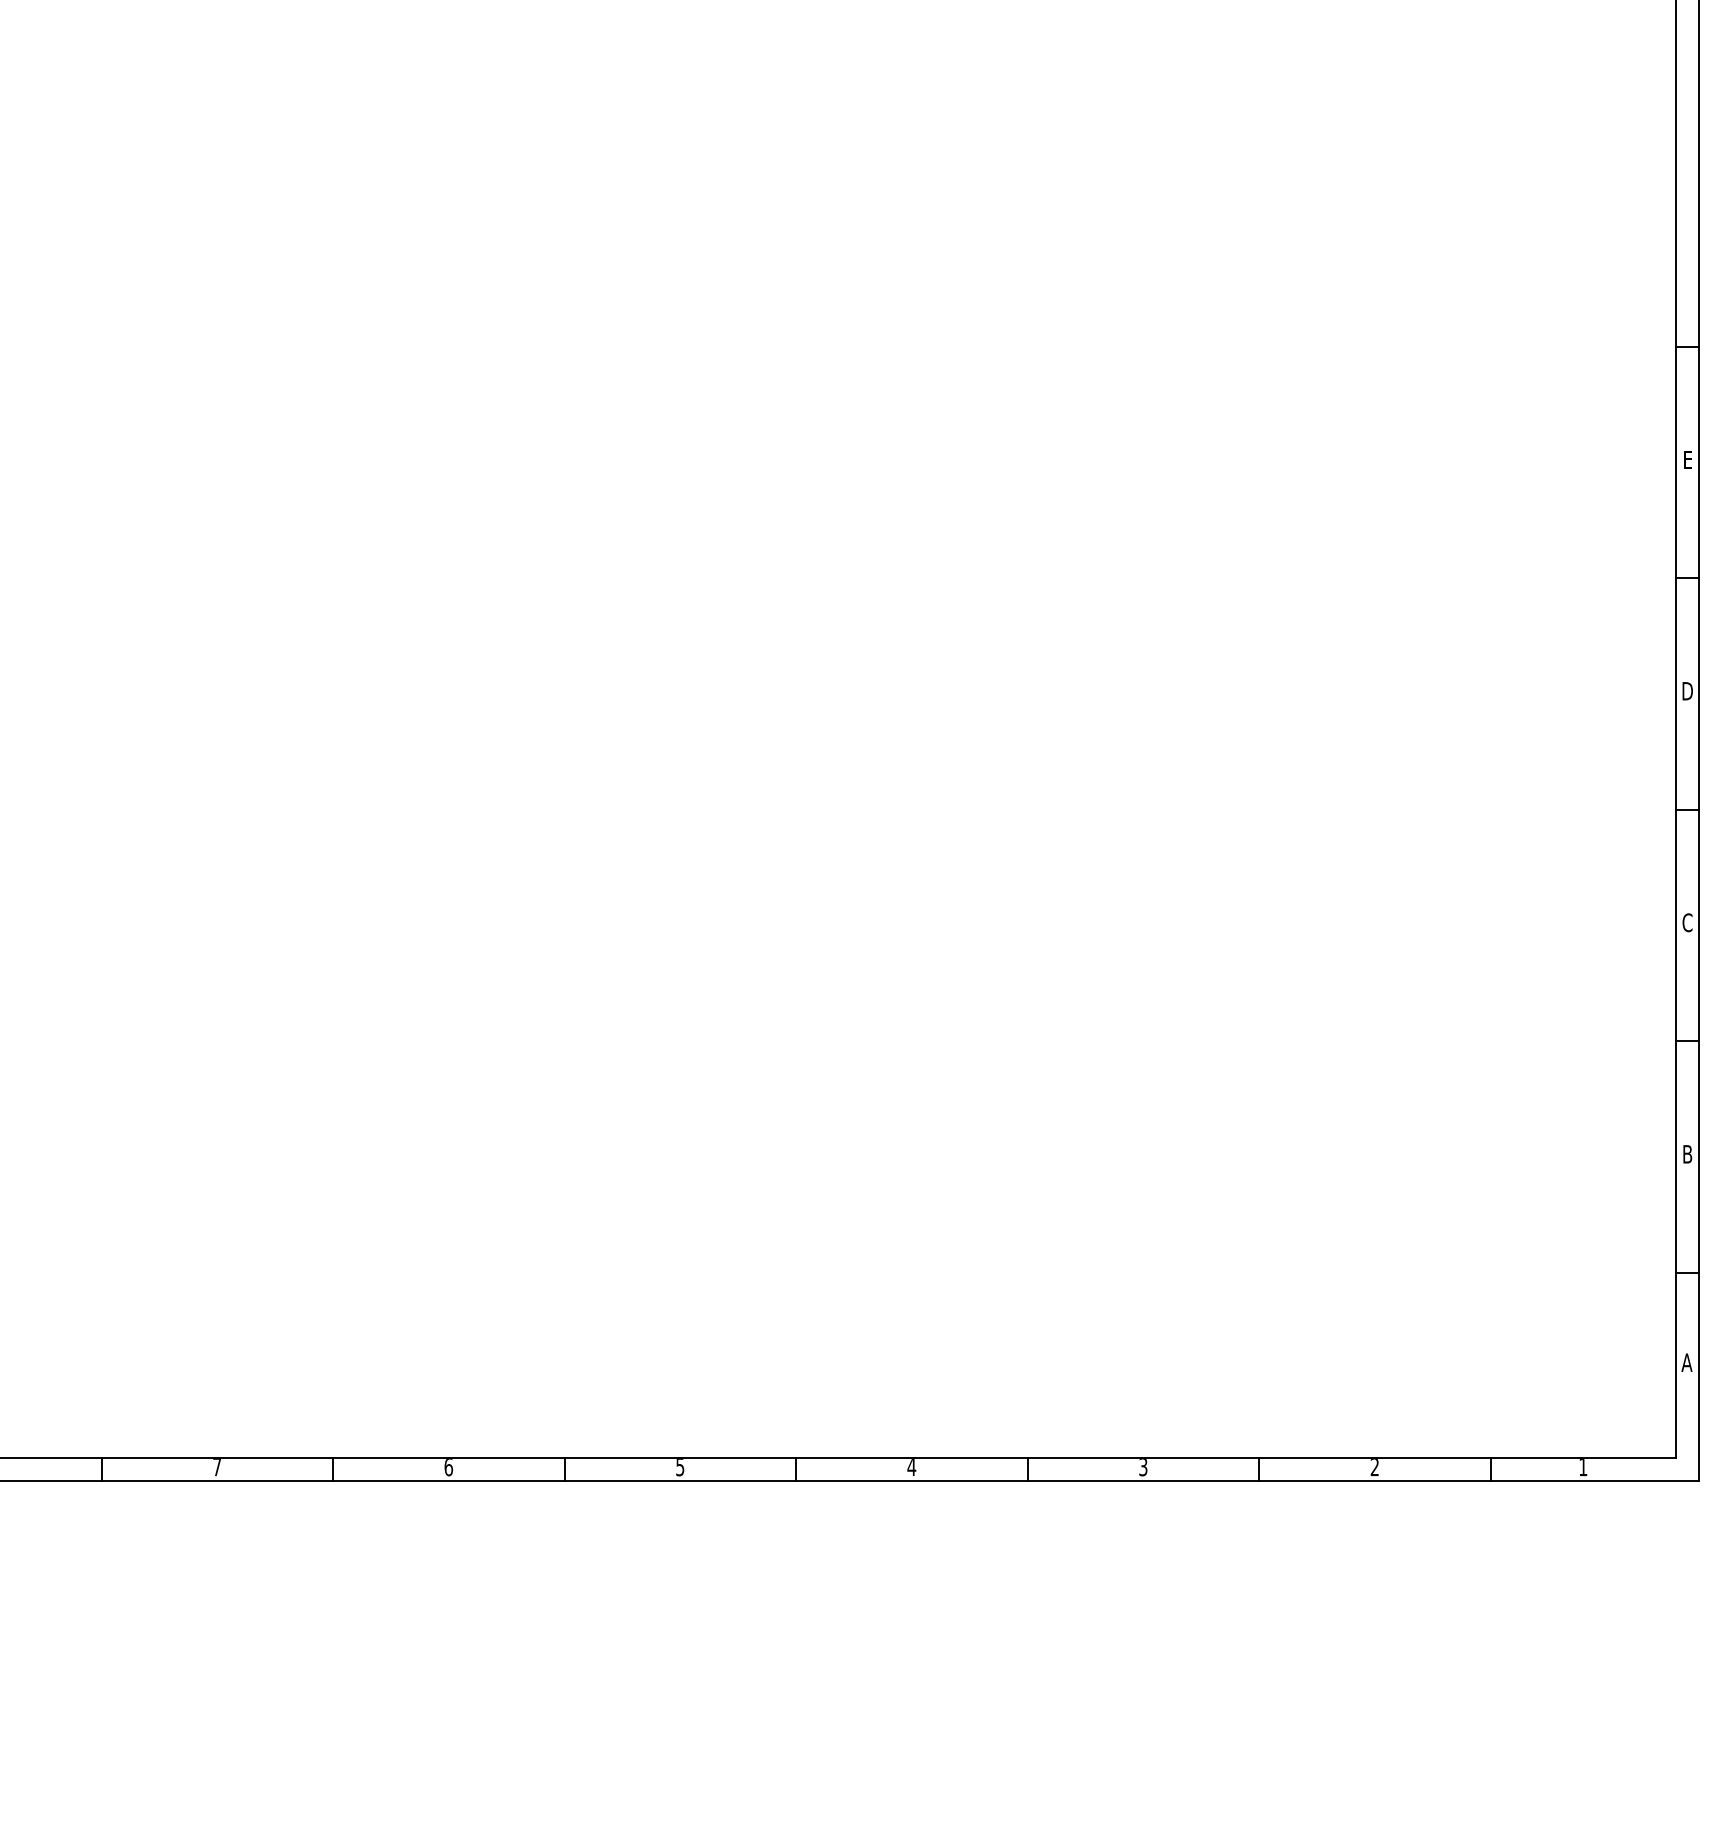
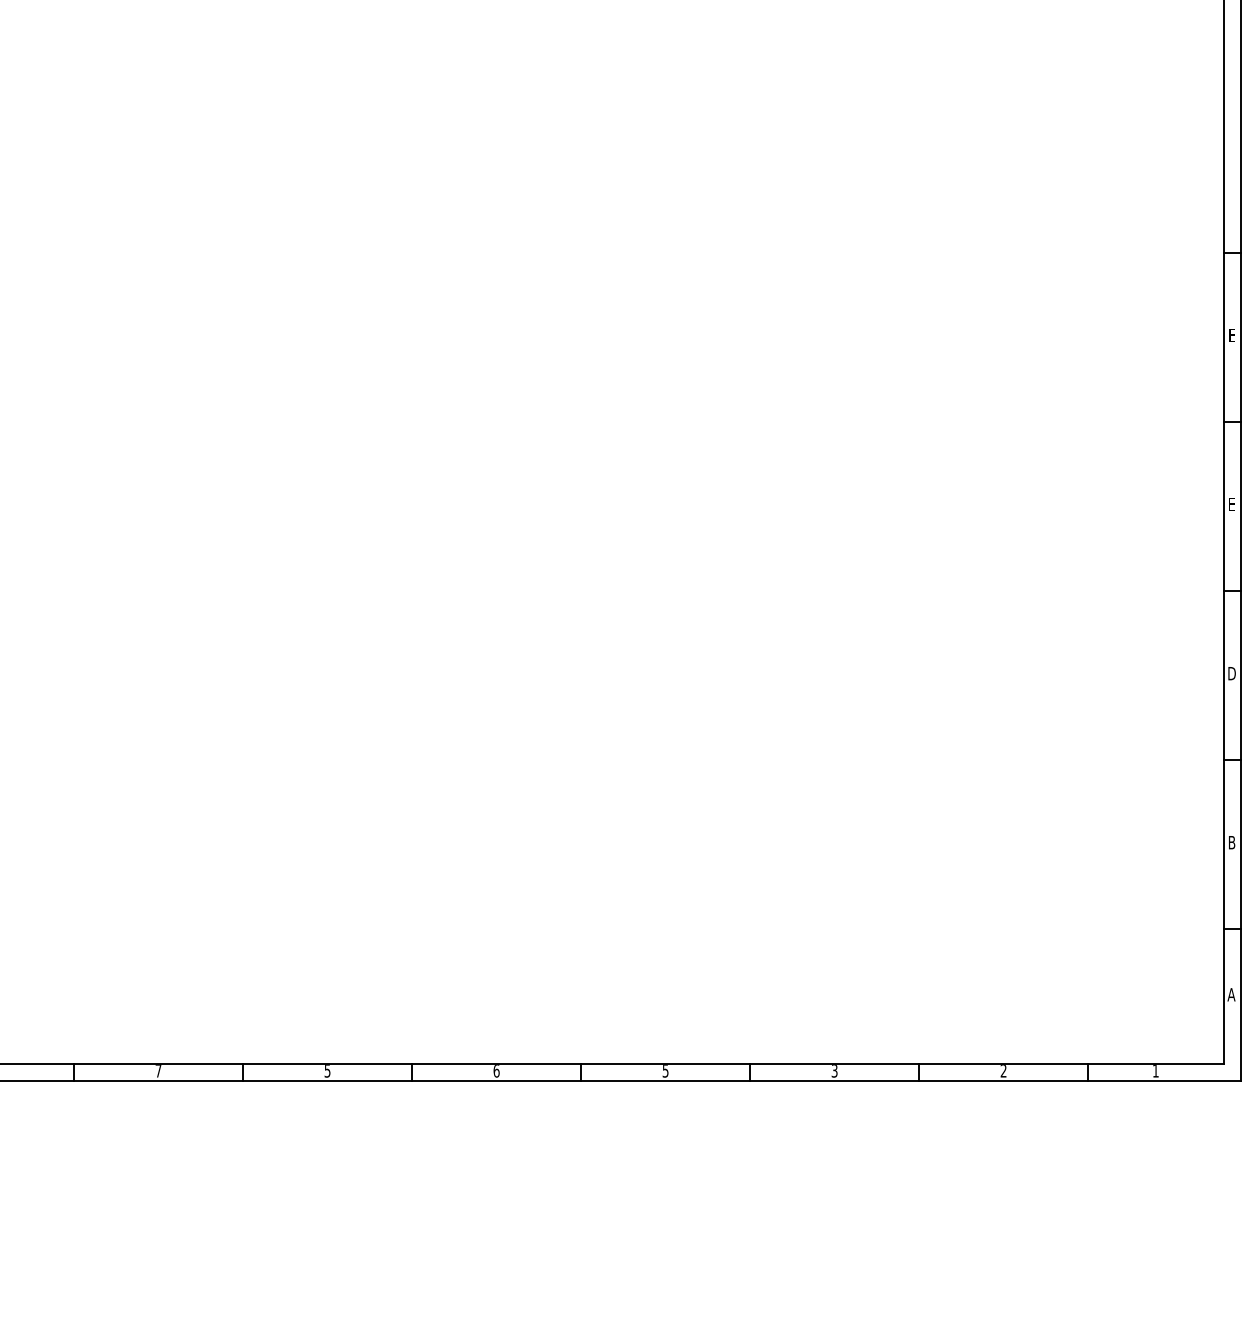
text: (1687, 691) -> (1231, 504), D -> E
text: (1687, 922) -> (1231, 673), C -> D
text: (448, 1467) -> (327, 1071), 6 -> 5
text: (680, 1467) -> (496, 1071), 5 -> 6
text: (911, 1467) -> (665, 1071), 4 -> 5

